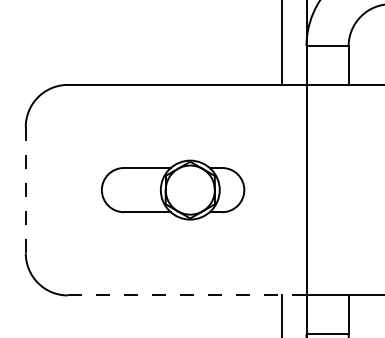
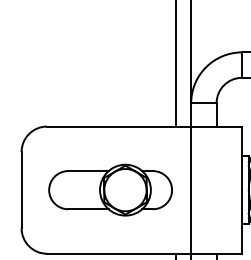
line: (25, 189) -> (21, 189), dashed -> solid
part: (172, 189) -> (110, 189), size x1.43
line: (186, 295) -> (118, 253), dashed -> solid

